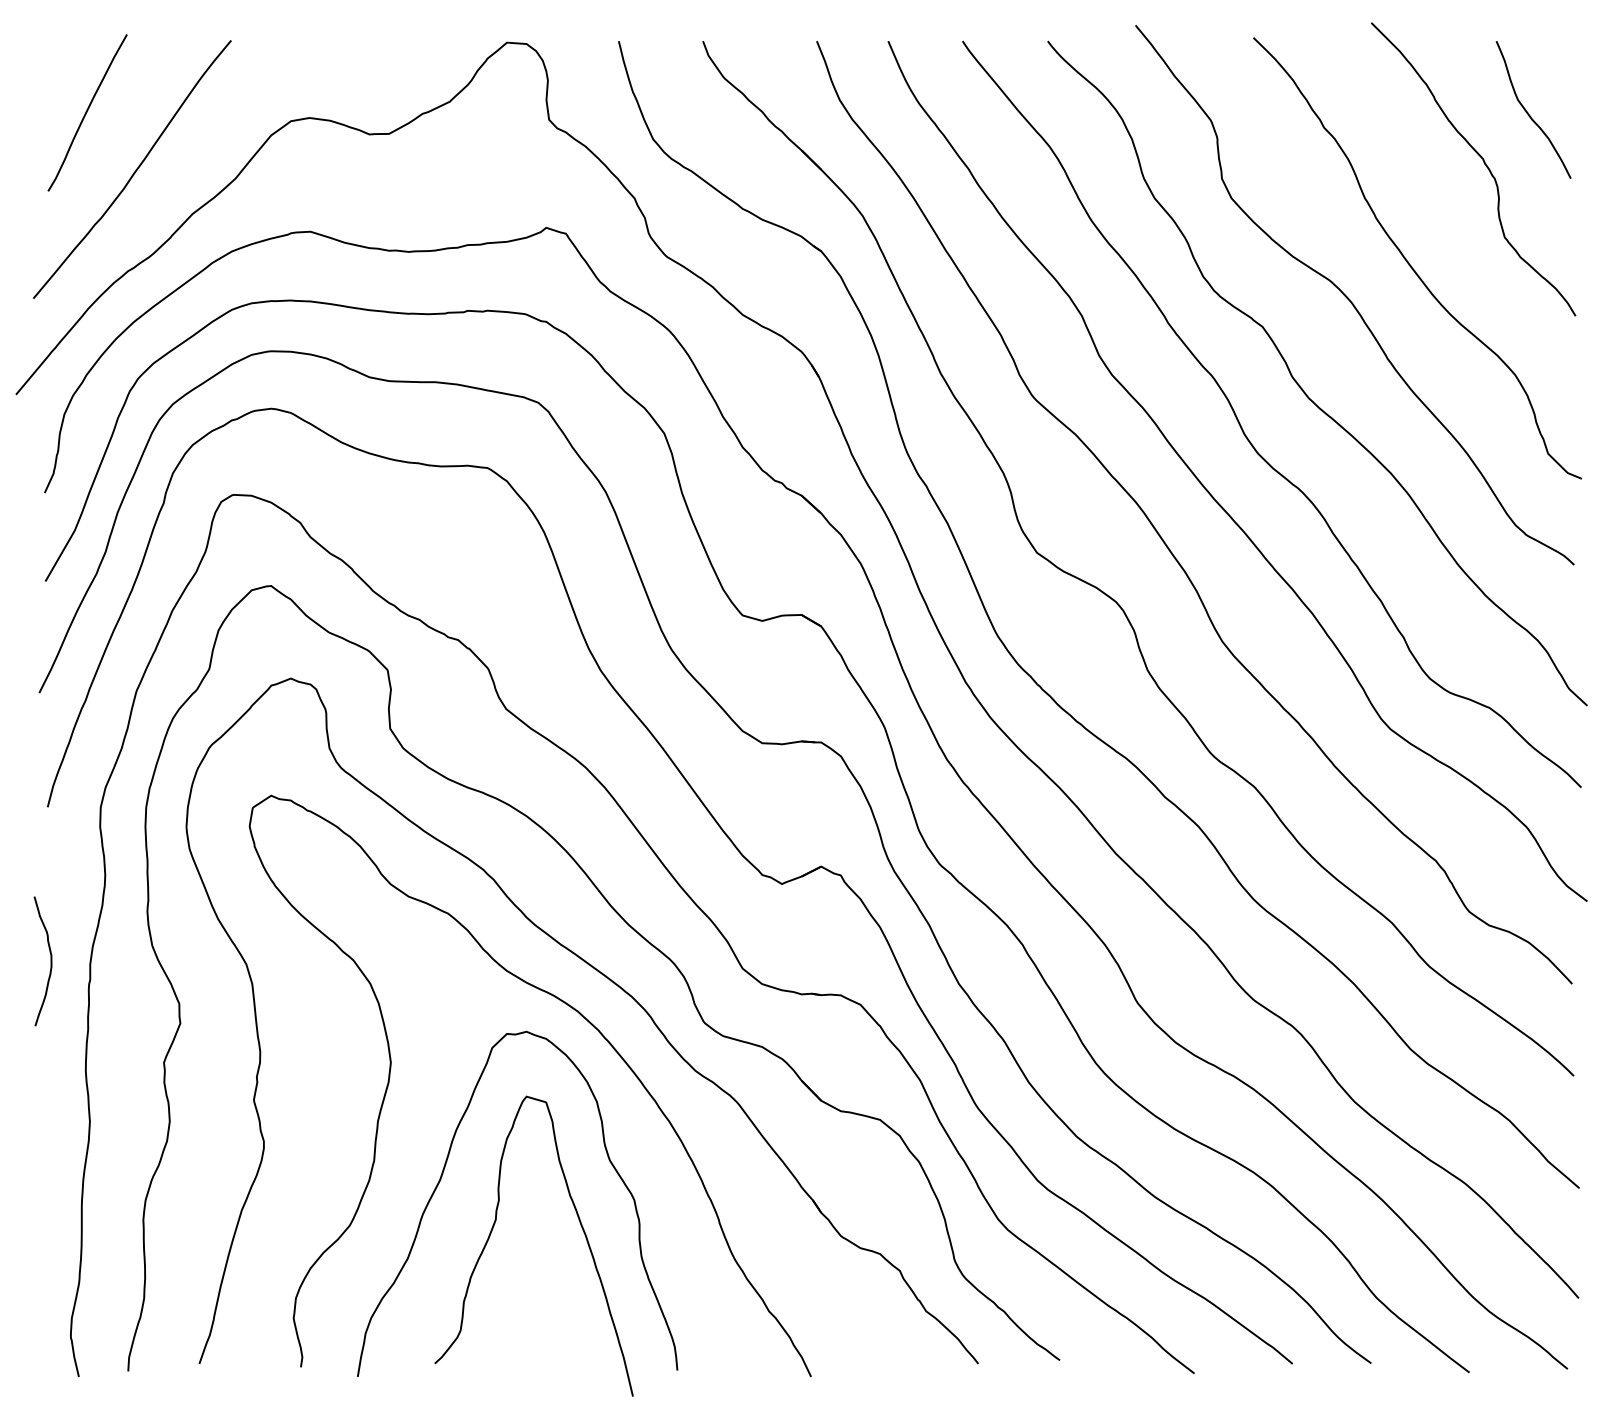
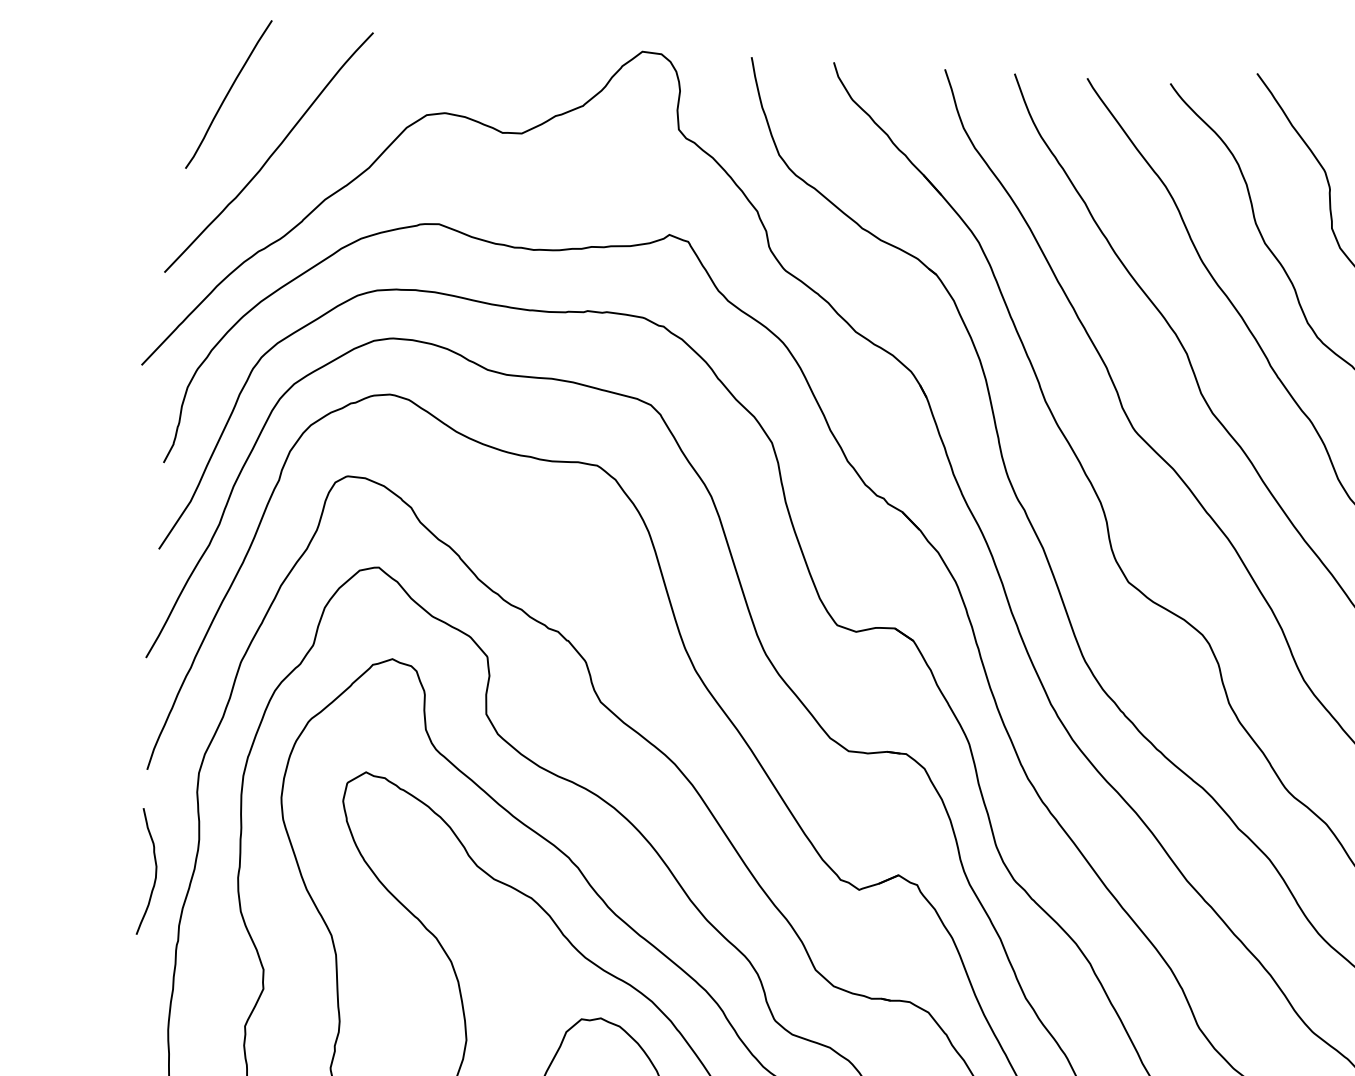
curve: (50, 961) -> (155, 872), moved

